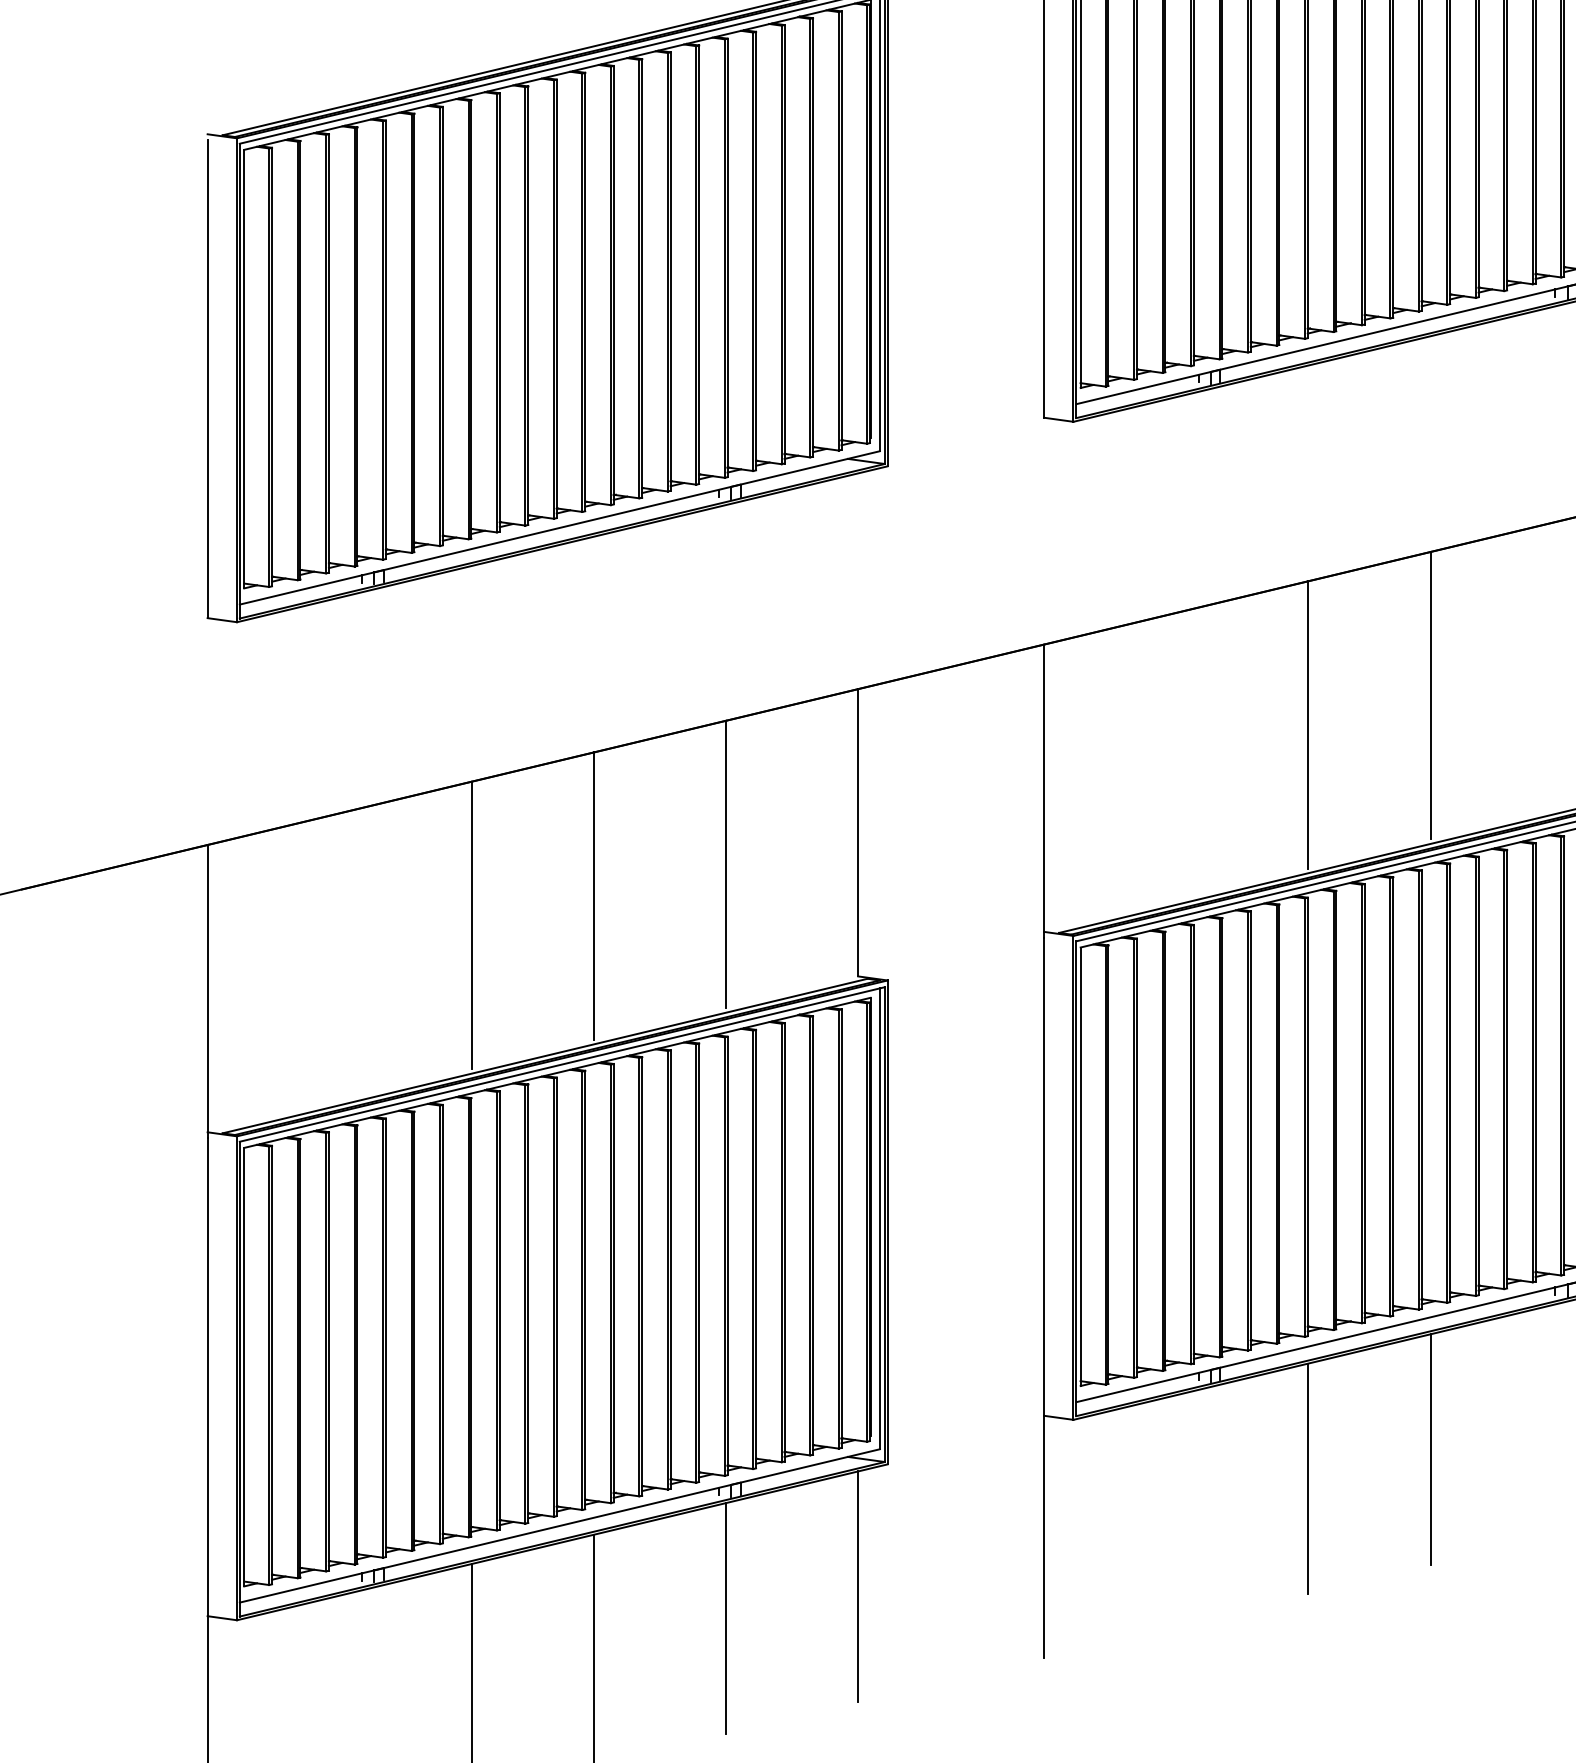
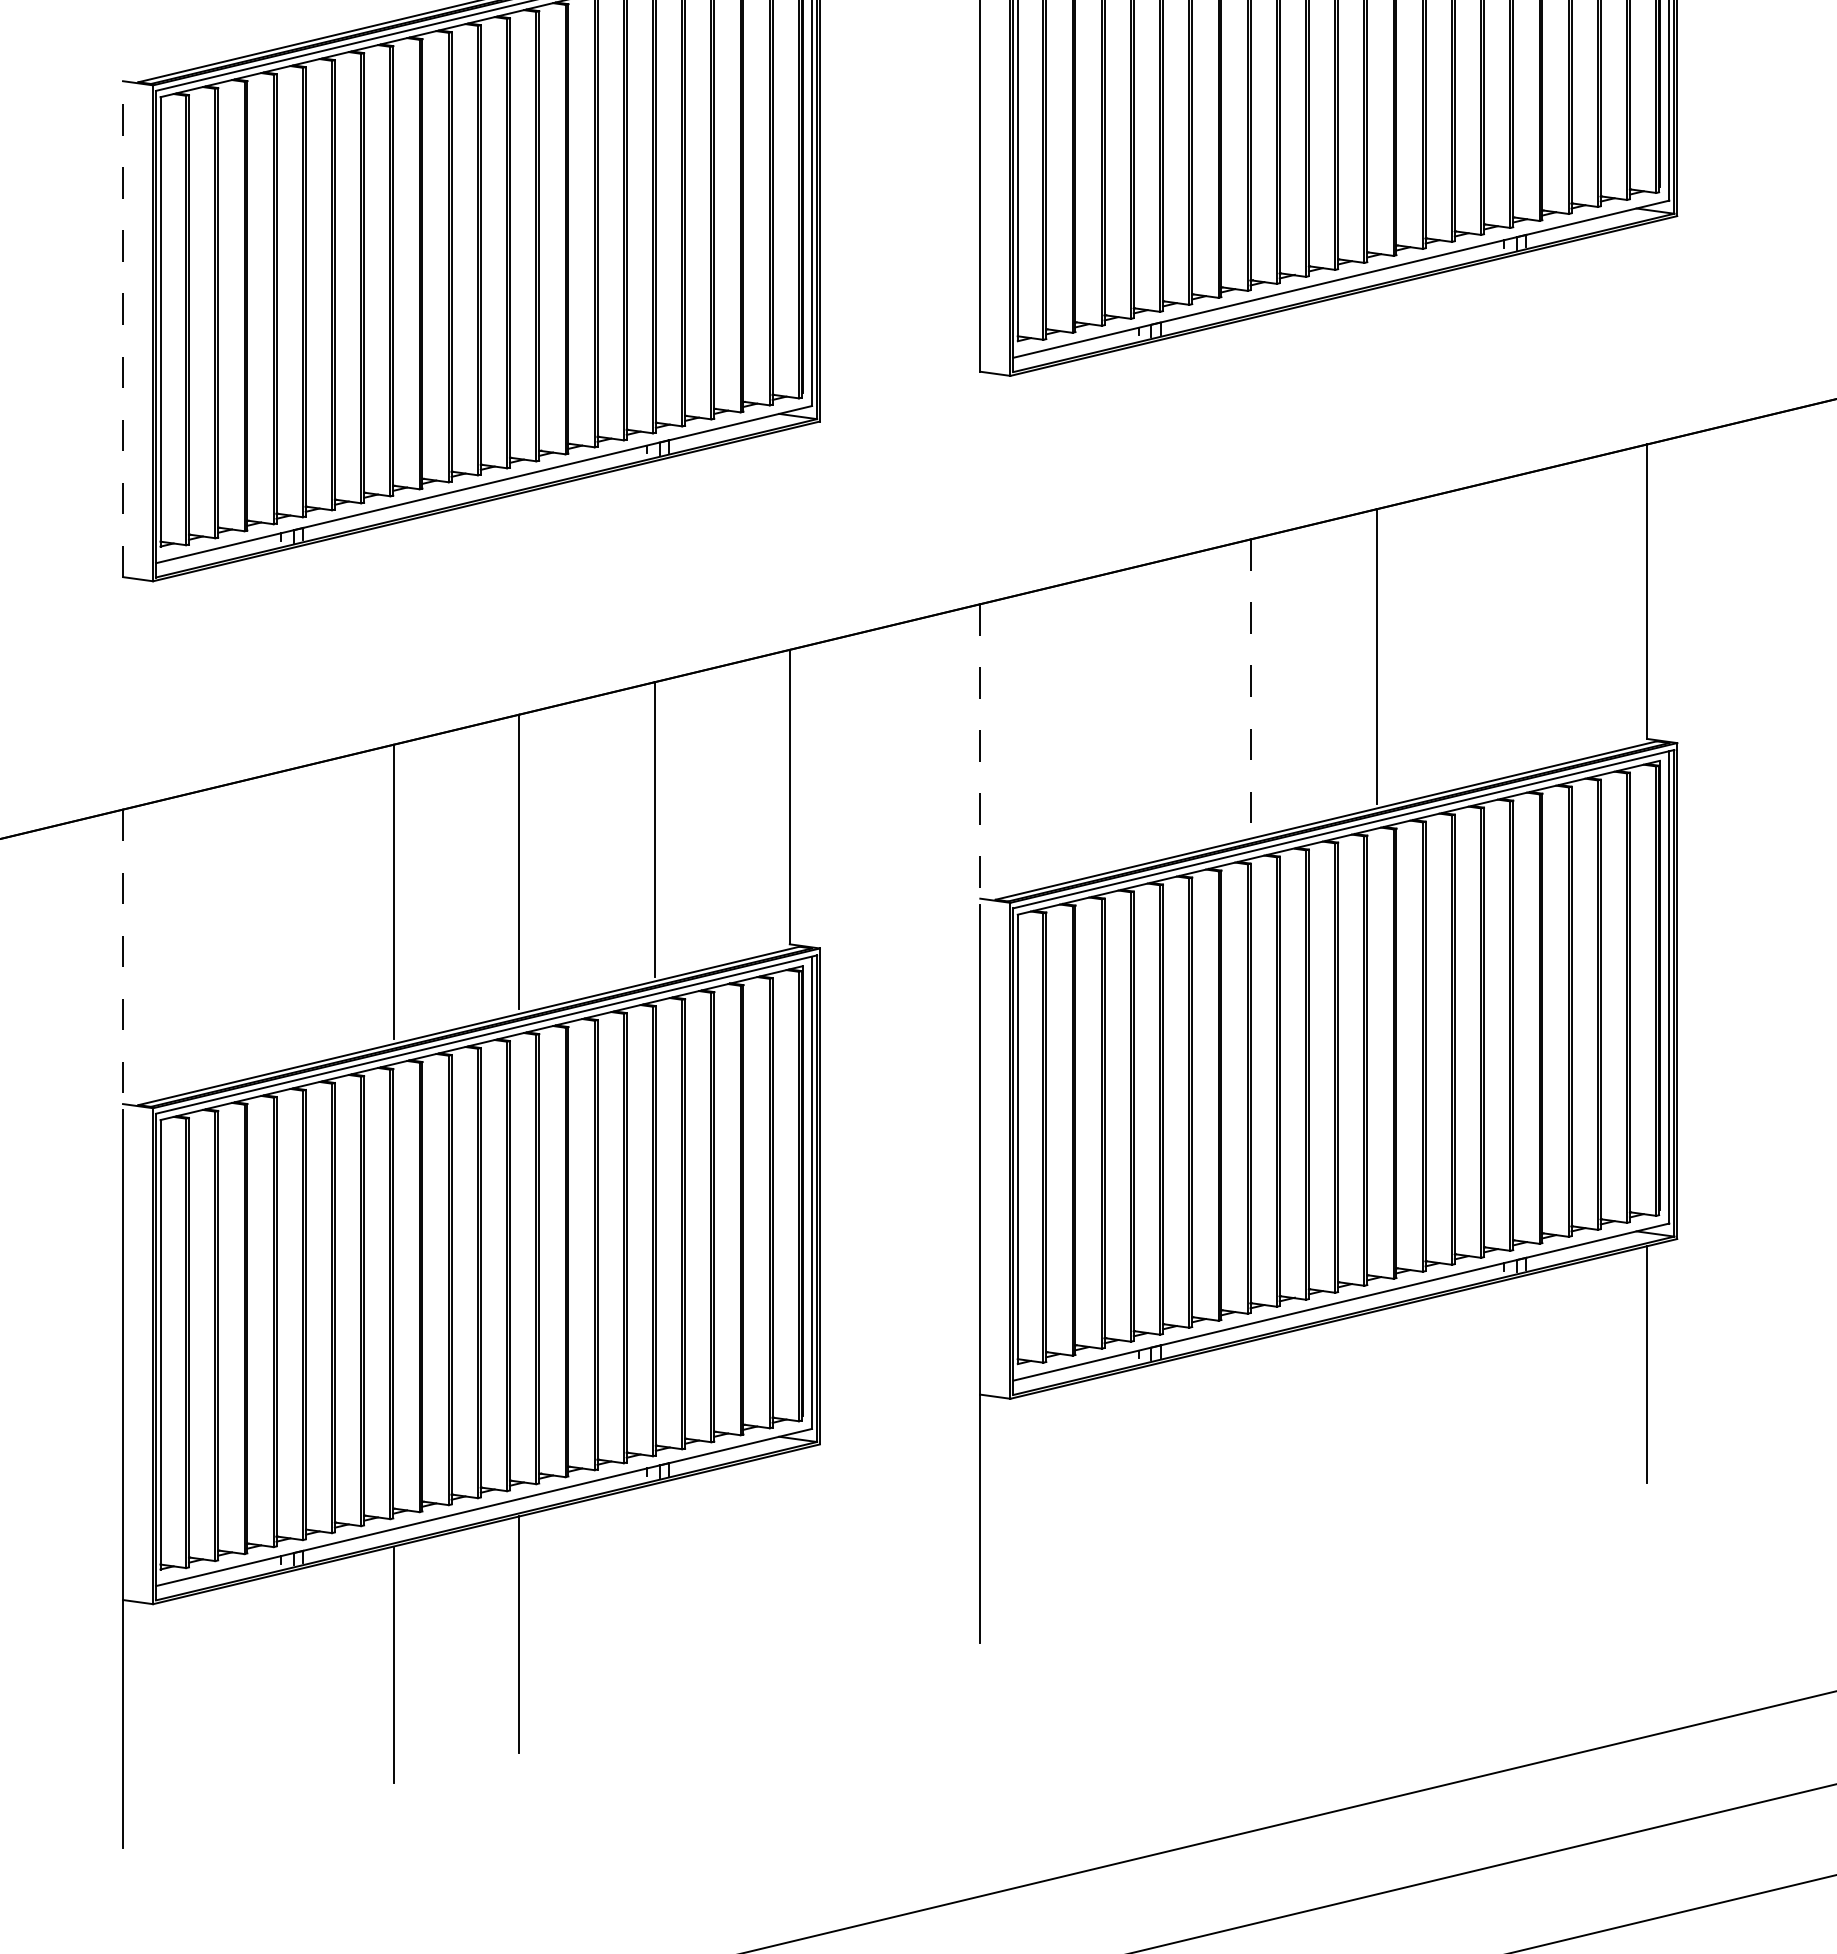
line: (208, 379) -> (123, 332), solid -> dashed
line: (1307, 725) -> (1250, 687), solid -> dashed
line: (1044, 792) -> (980, 755), solid -> dashed
line: (208, 992) -> (123, 960), solid -> dashed
line: (1430, 1449) -> (1376, 1429), removed
line: (1307, 1479) -> (1250, 1459), removed
line: (857, 1586) -> (789, 1569), removed
line: (726, 1618) -> (654, 1602), removed

